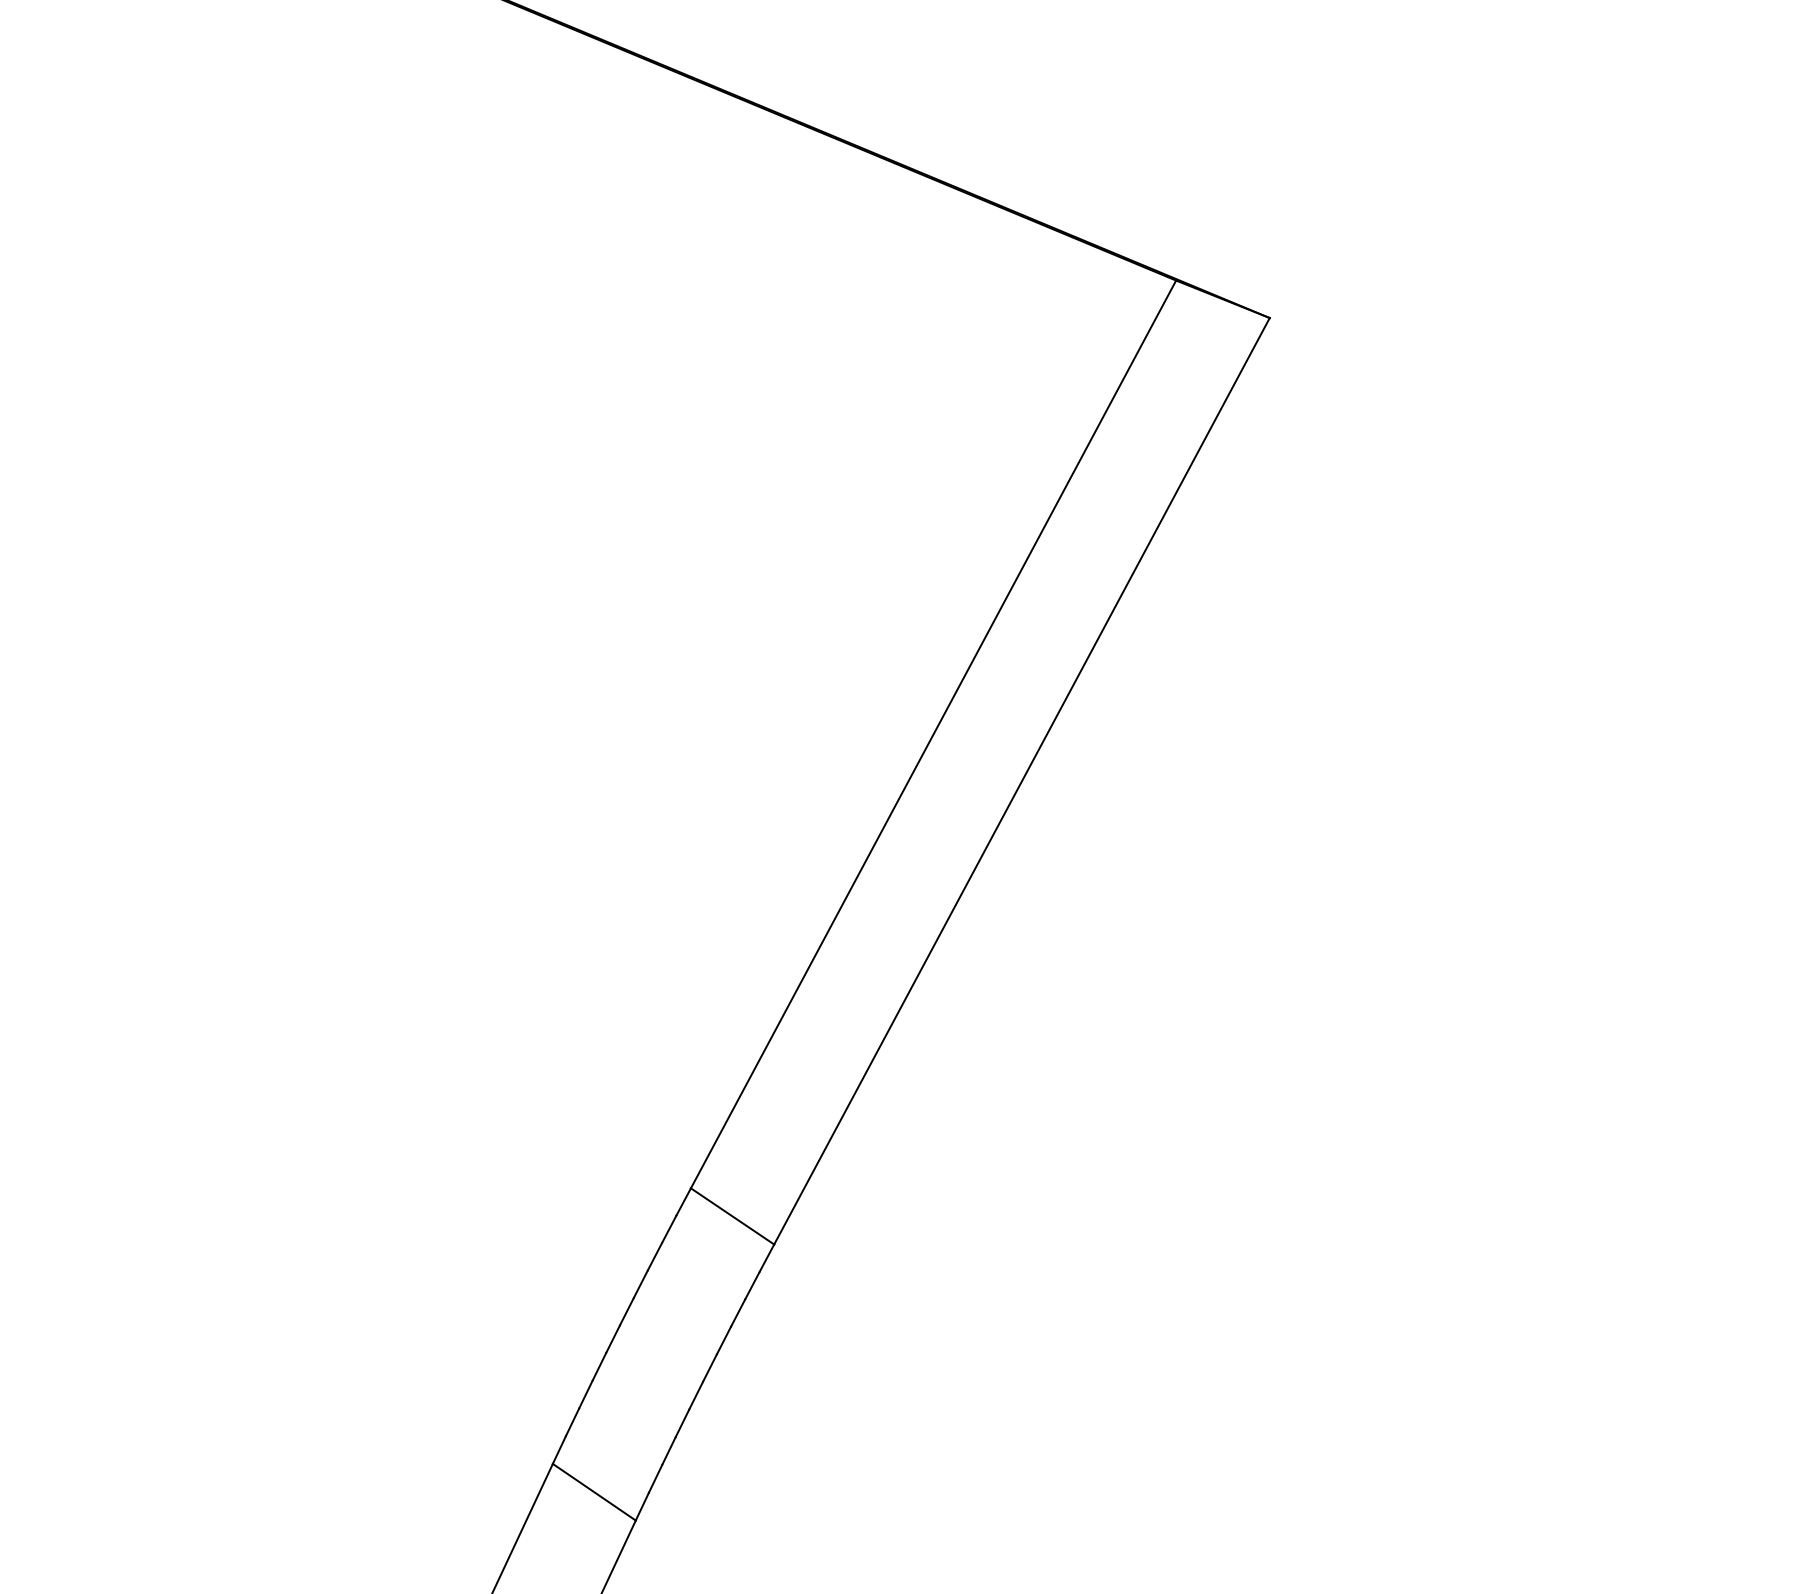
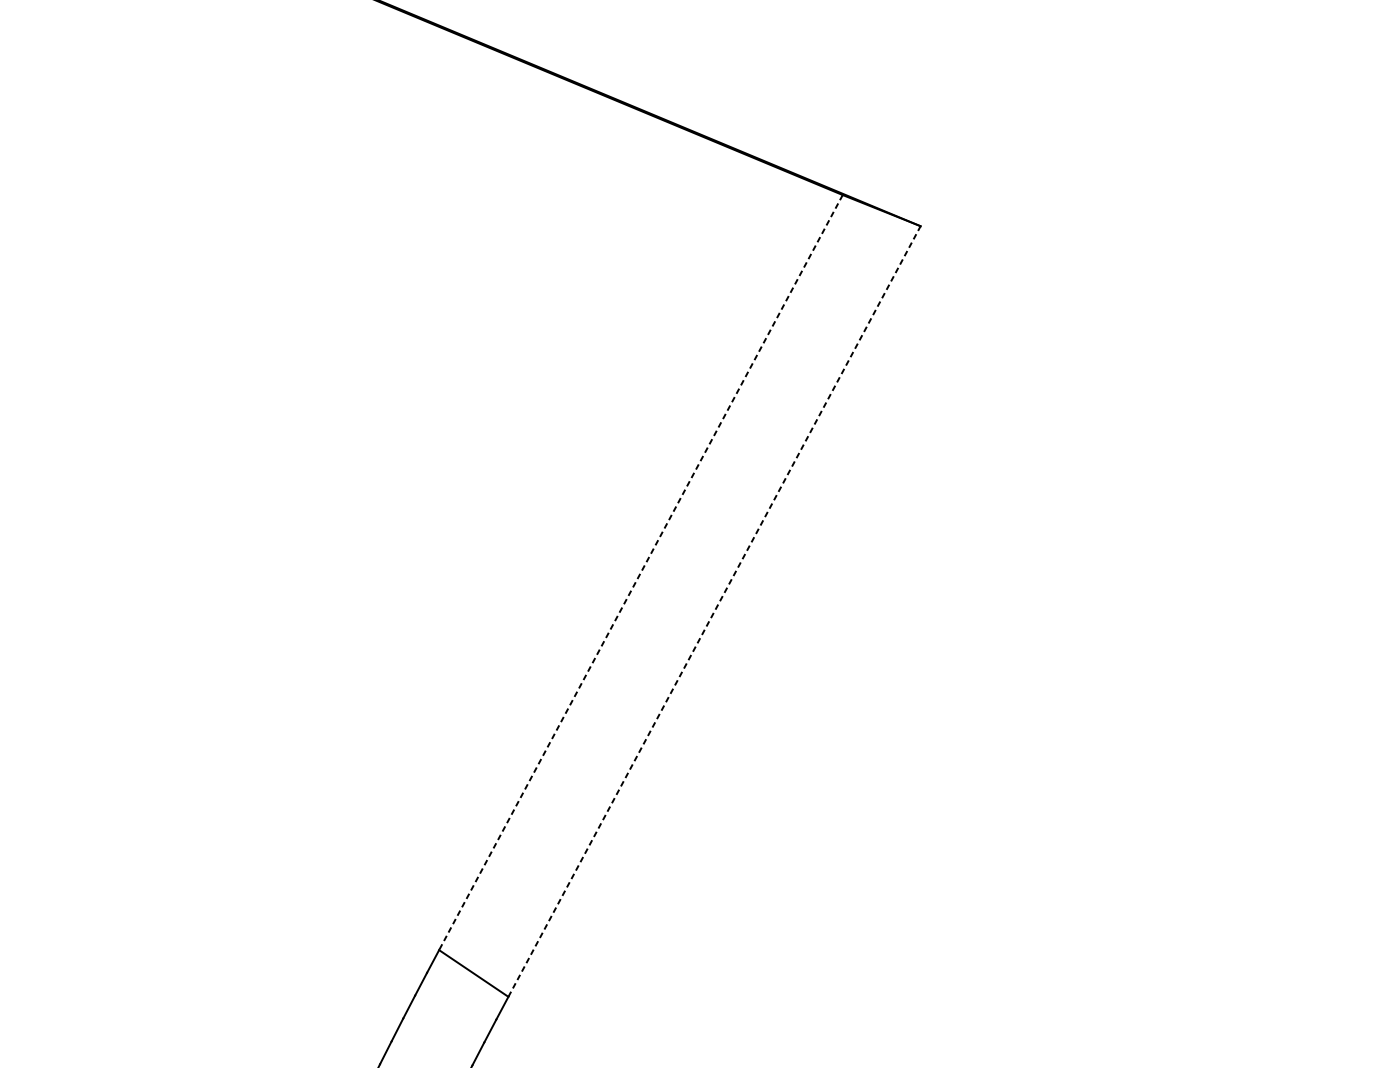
line: (933, 734) -> (640, 572), solid -> dashed
line: (1022, 780) -> (714, 610), solid -> dashed

